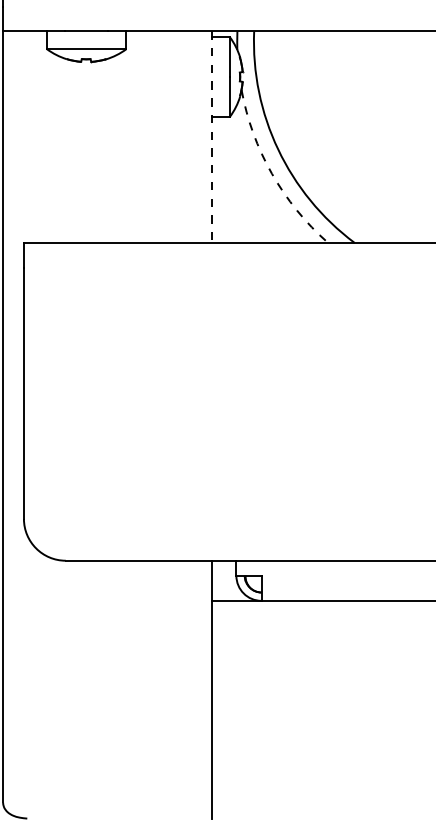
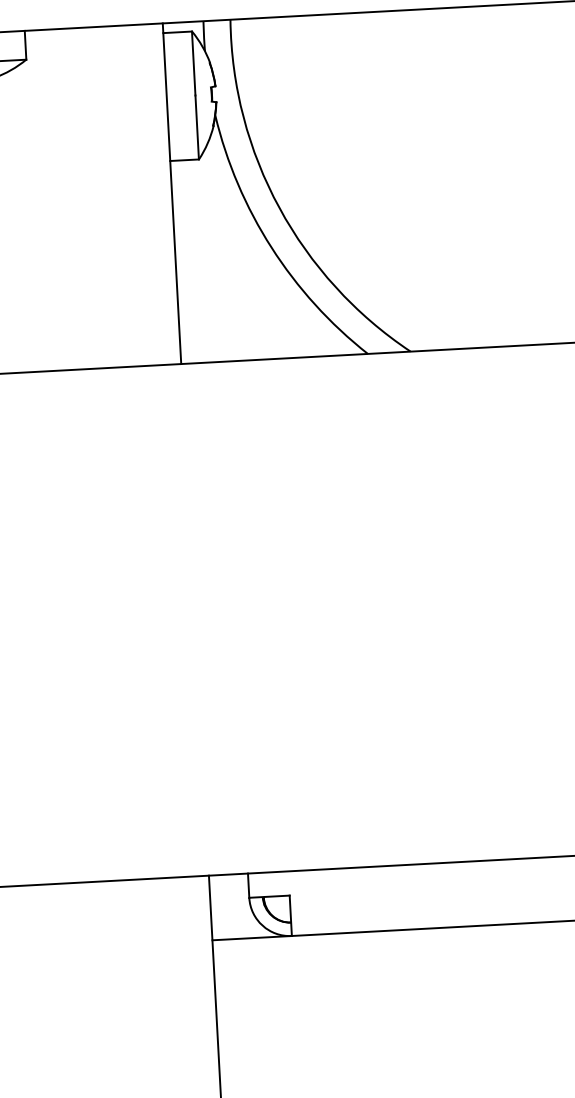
line: (212, 137) -> (172, 194), dashed -> solid
arc: (271, 173) -> (270, 247), dashed -> solid

